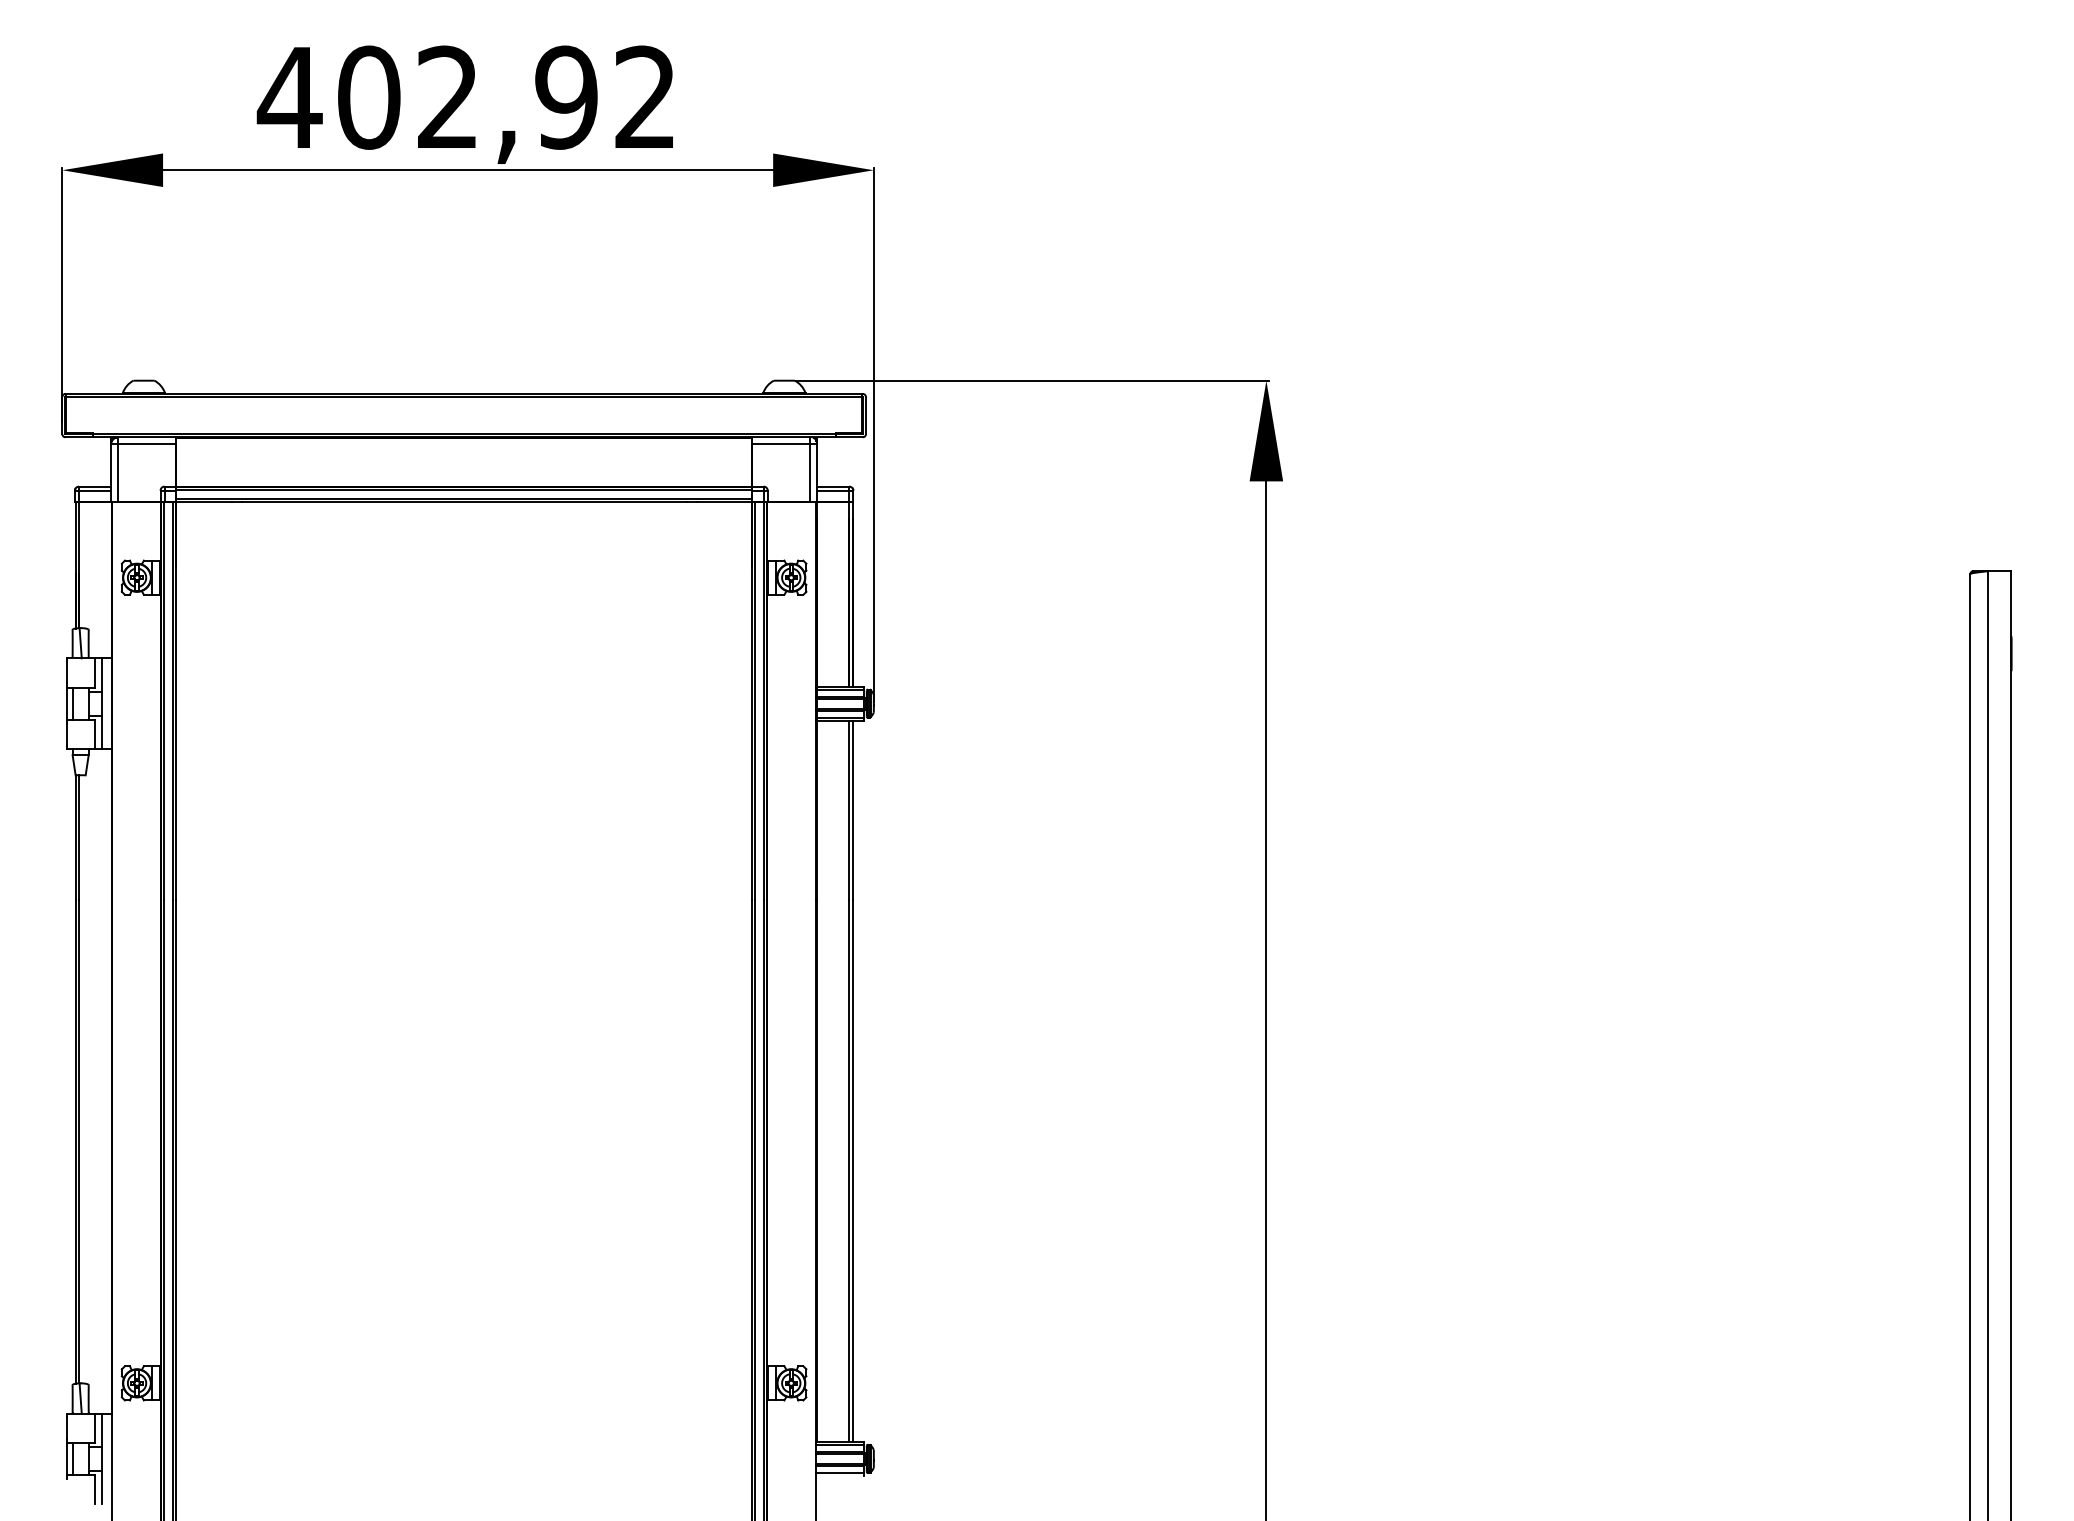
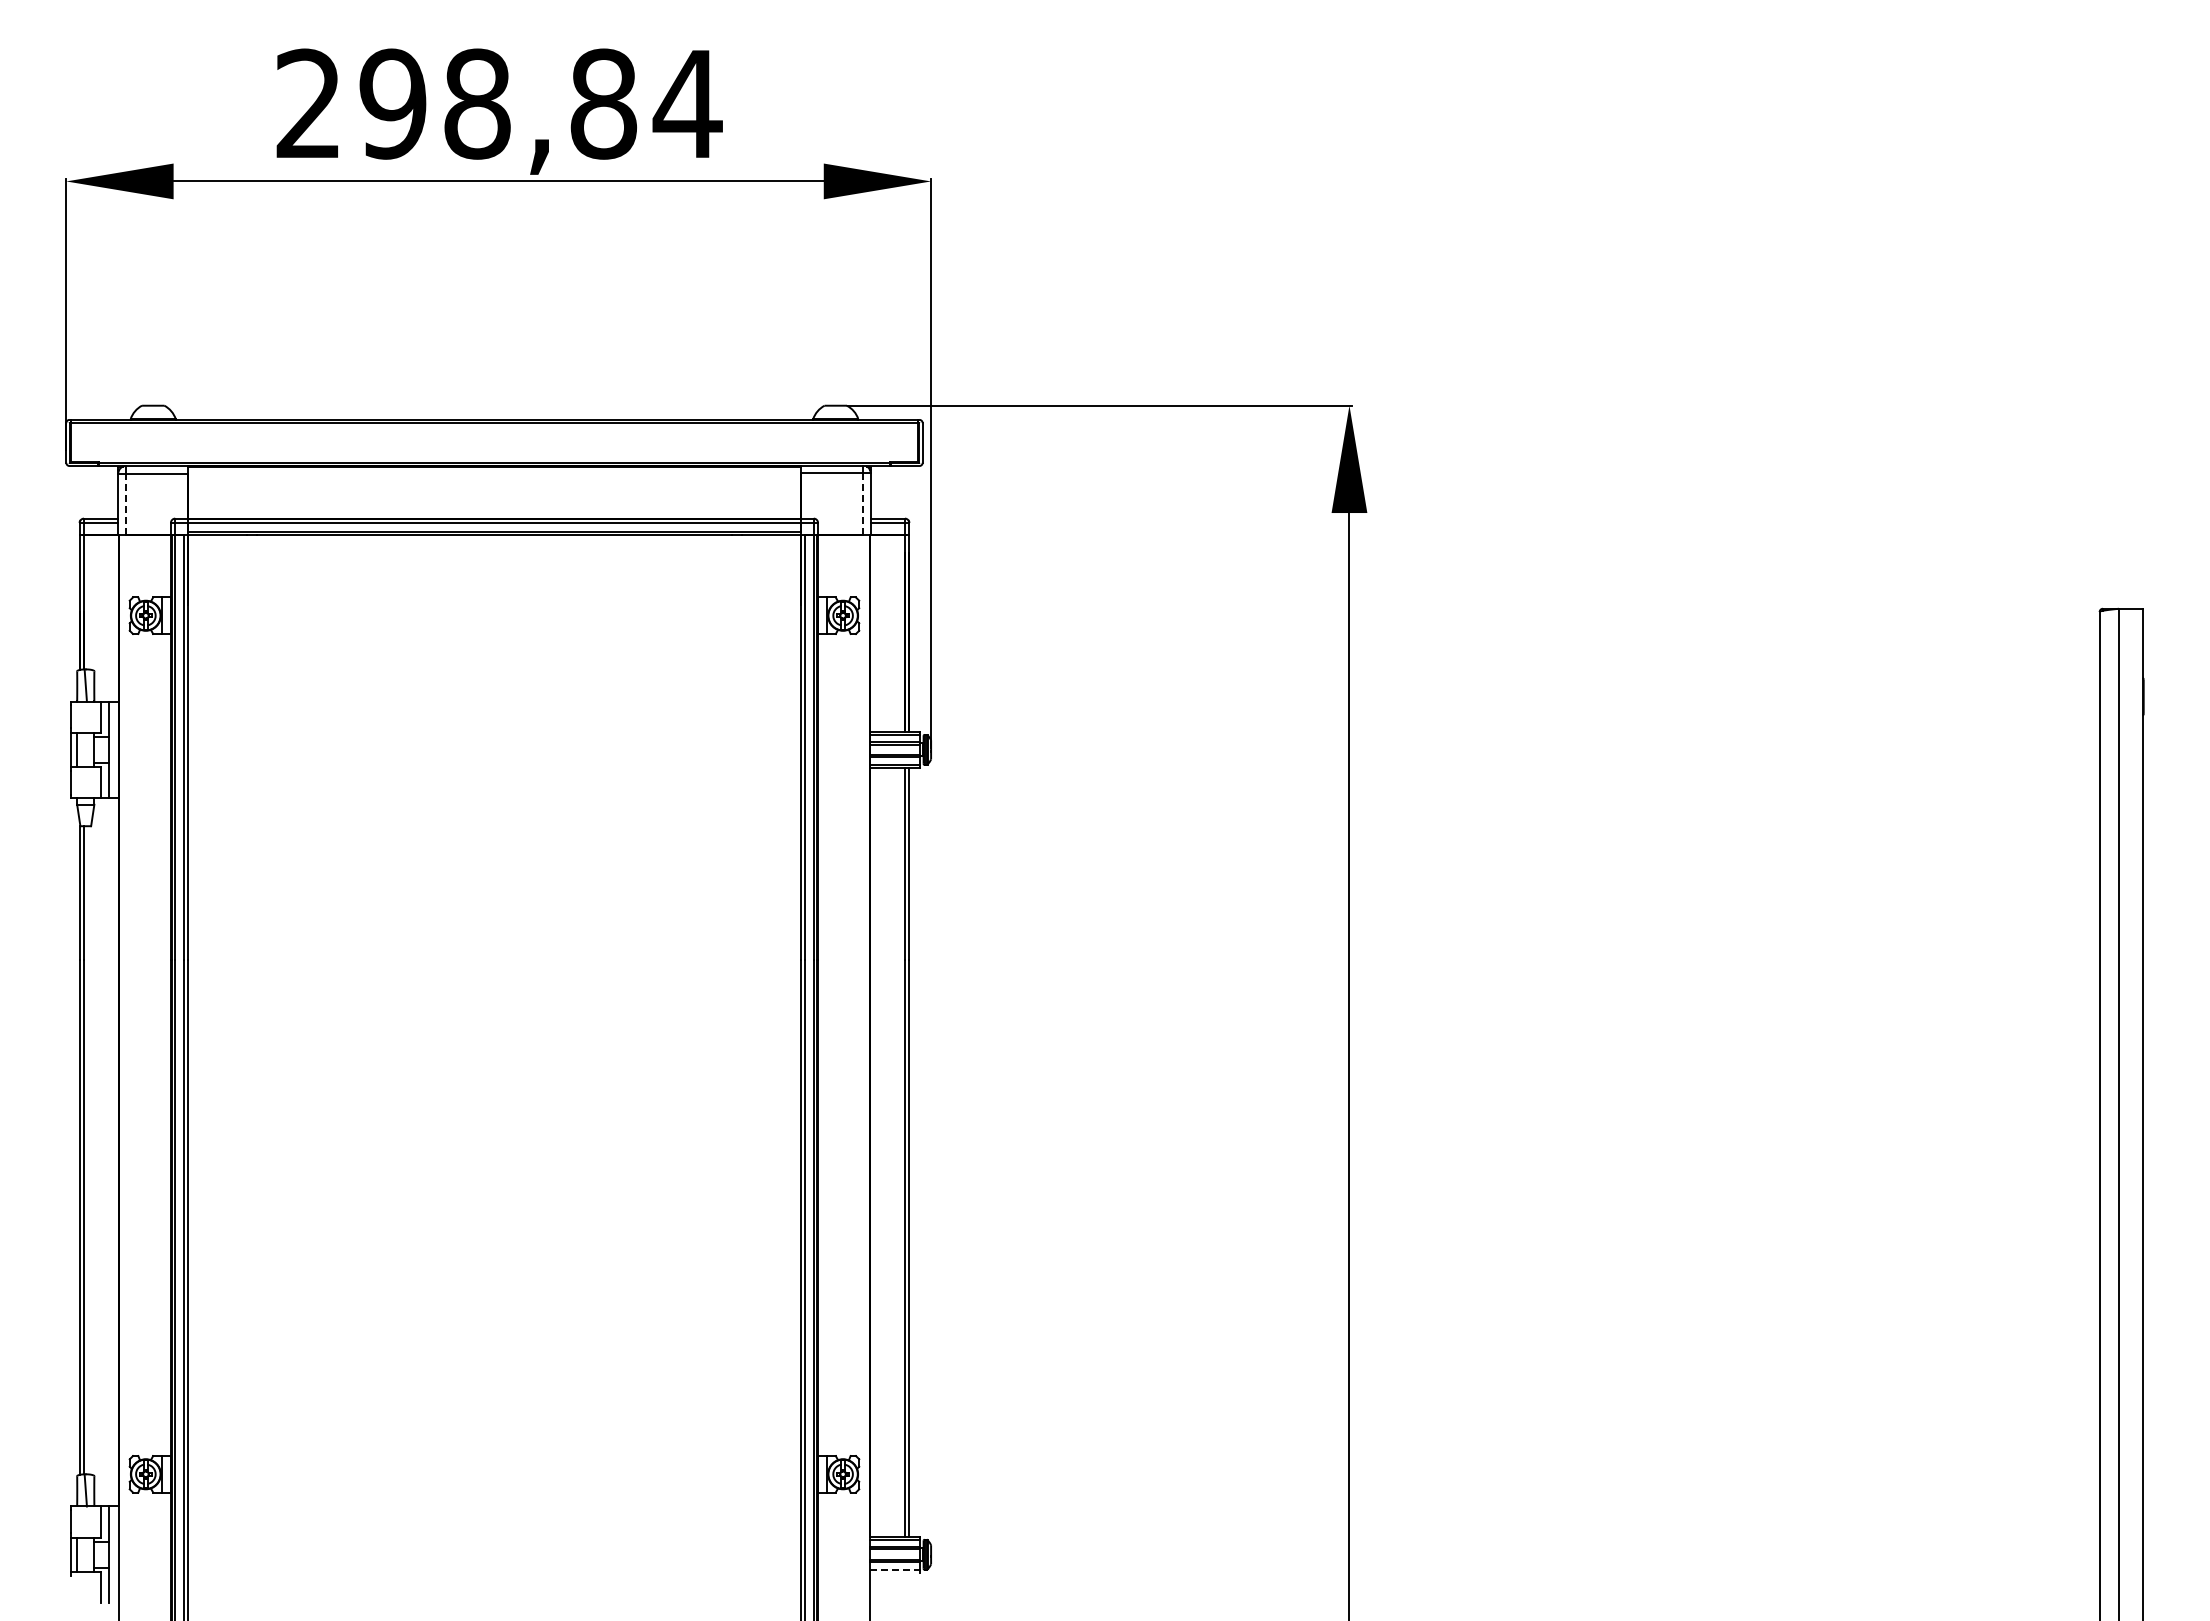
text: (466, 97) -> (497, 103), 402,92 -> 298,84
line: (117, 473) -> (125, 504), solid -> dashed
line: (810, 473) -> (863, 504), solid -> dashed
line: (840, 1472) -> (895, 1569), solid -> dashed

